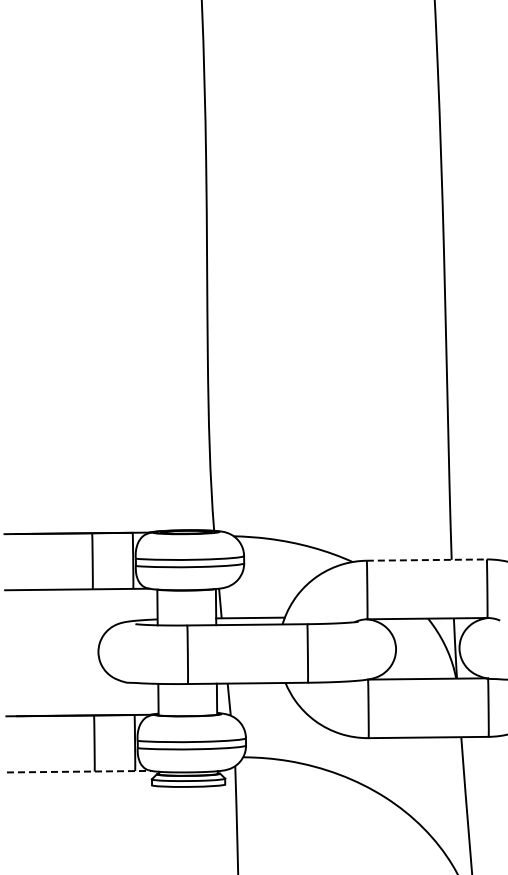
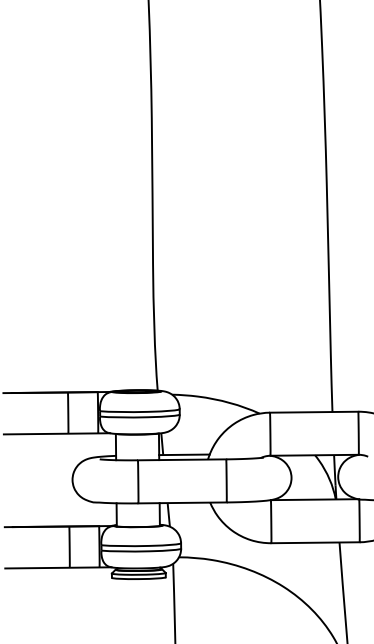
line: (427, 560) -> (314, 412), dashed -> solid
line: (79, 771) -> (58, 567), dashed -> solid

